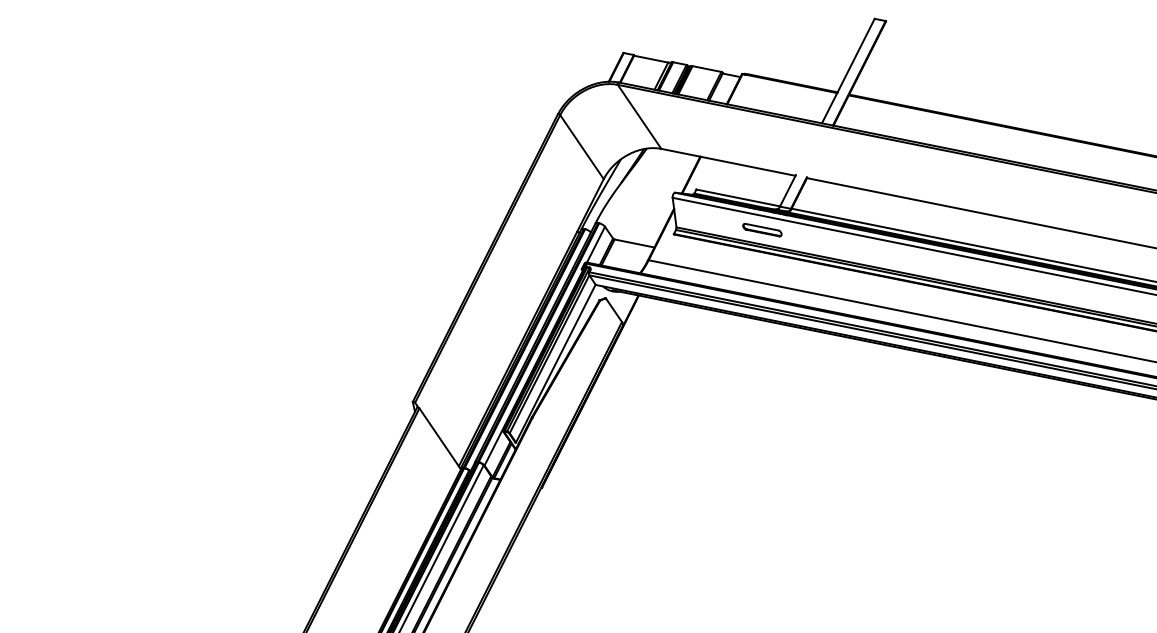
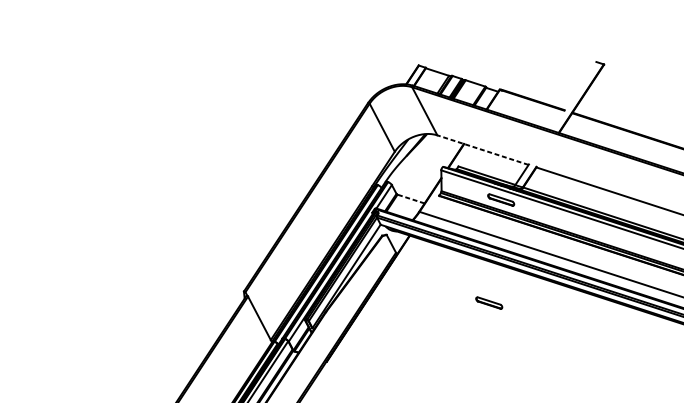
line: (847, 70) -> (573, 95), removed
line: (727, 162) -> (482, 150), solid -> dashed
line: (634, 243) -> (411, 199), solid -> dashed
part: (762, 378) -> (489, 303), added

